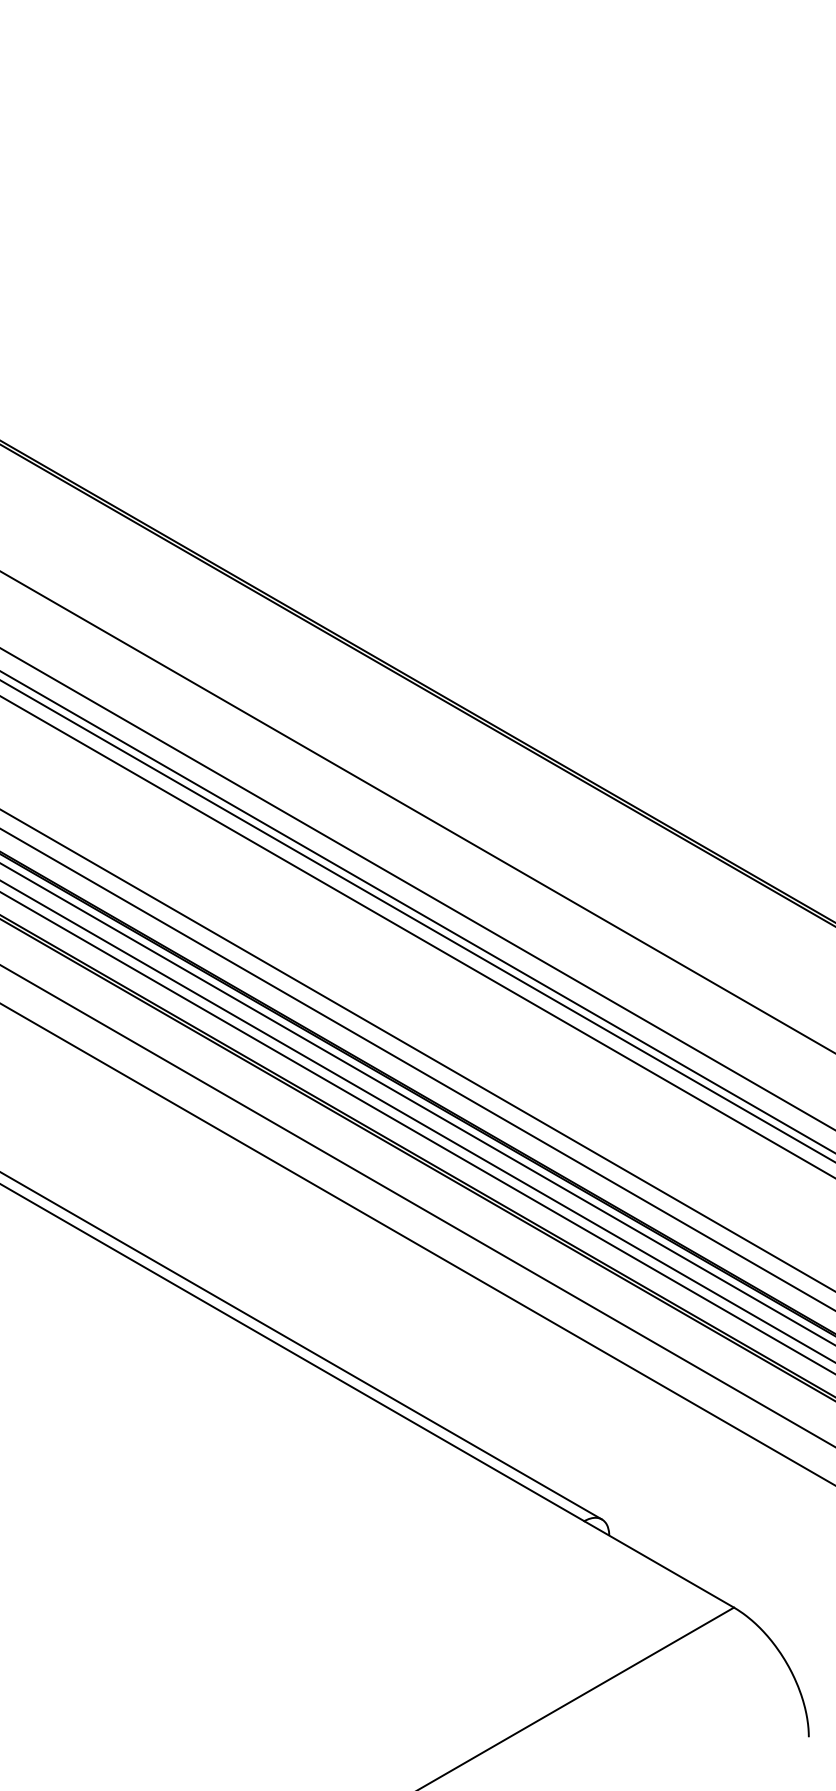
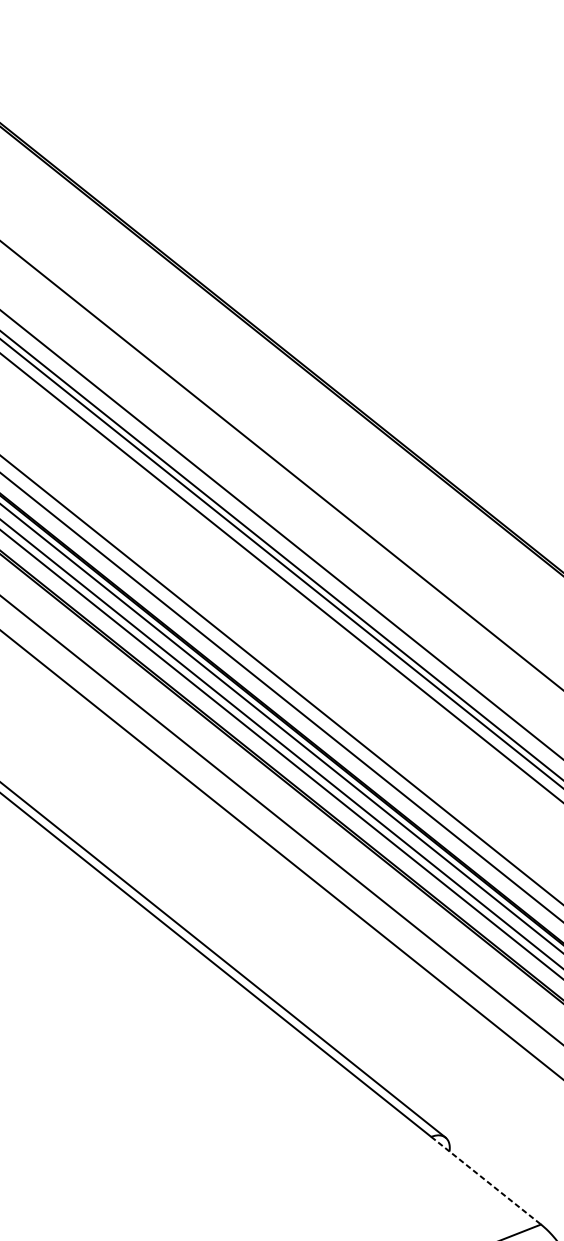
line: (659, 1564) -> (486, 1180), solid -> dashed

